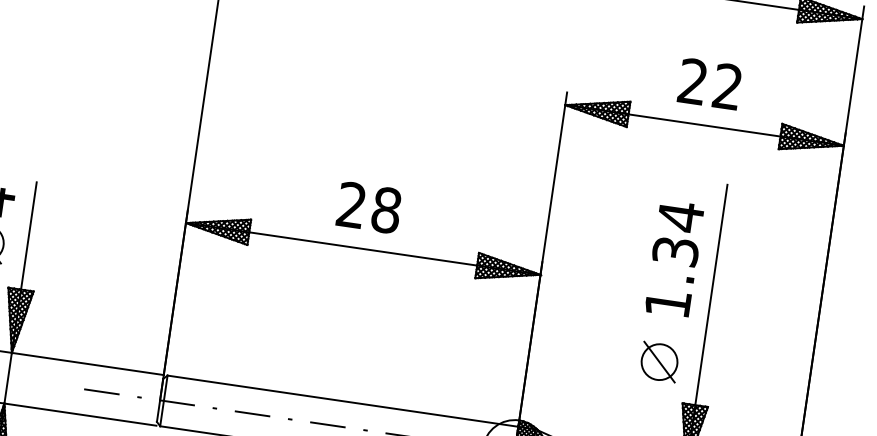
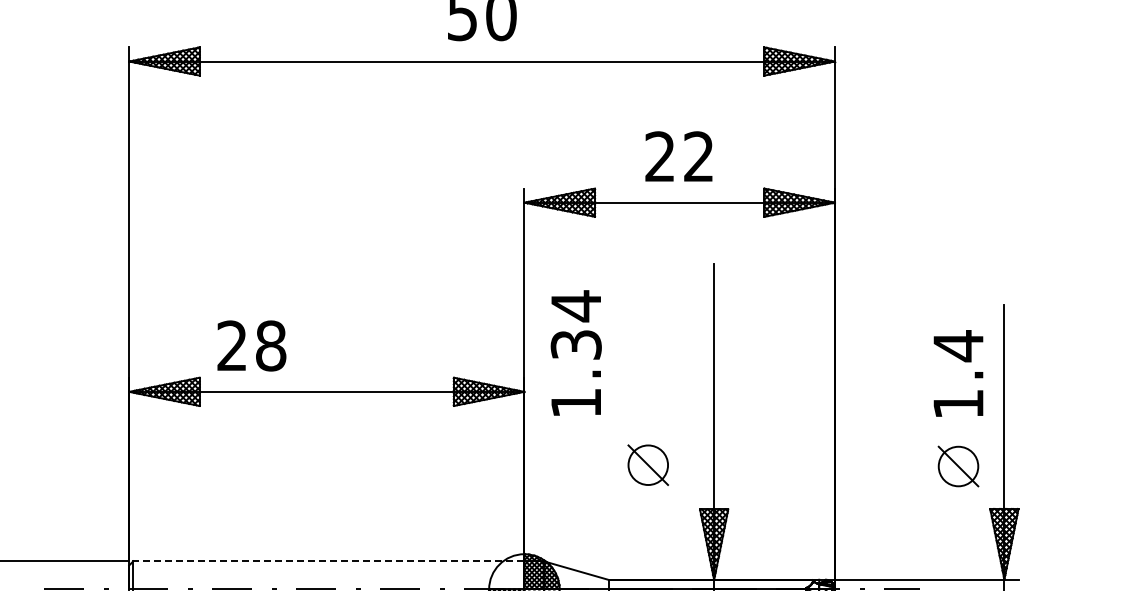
text: (369, 207) -> (251, 345), moved
text: (673, 258) -> (575, 352), moved
part: (658, 361) -> (647, 464), moved
line: (342, 401) -> (328, 561), solid -> dashed

